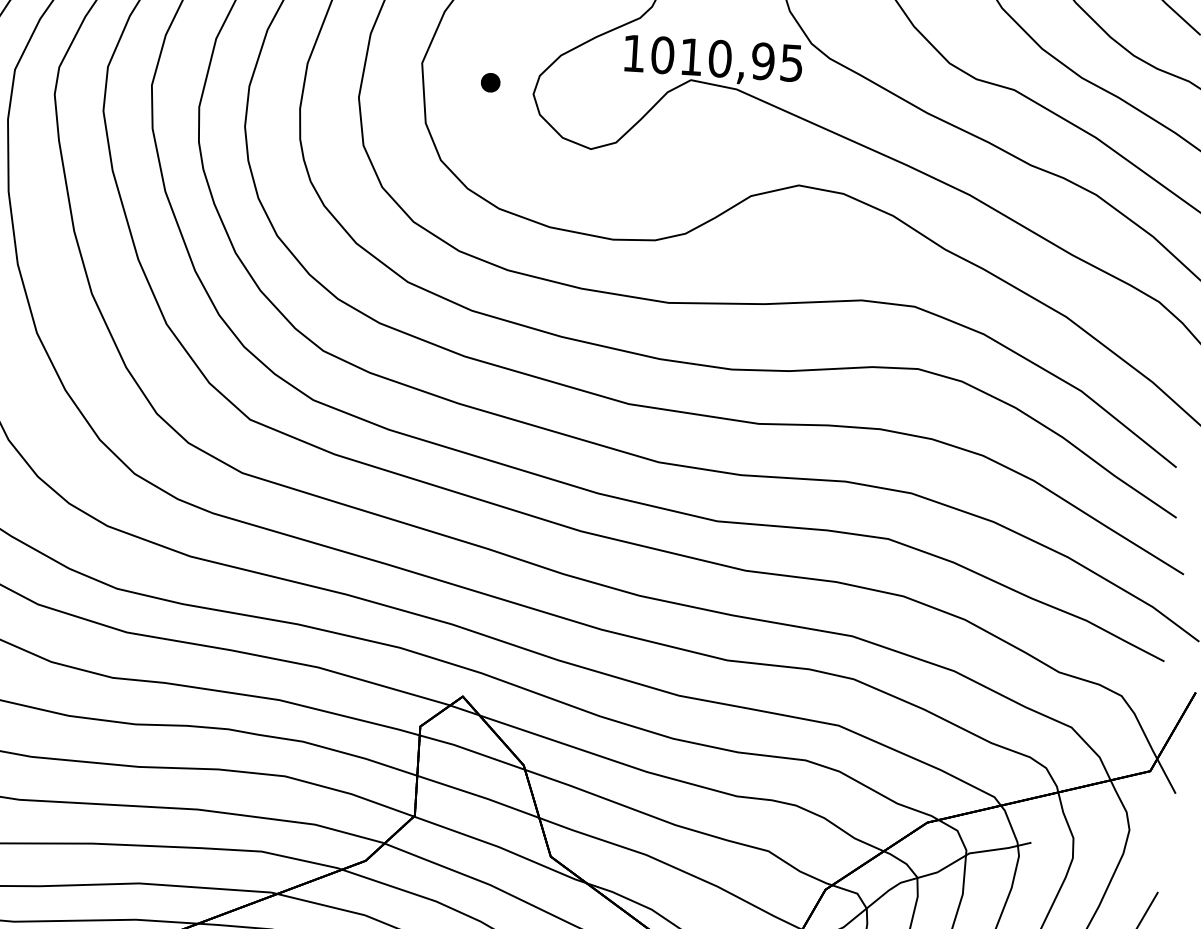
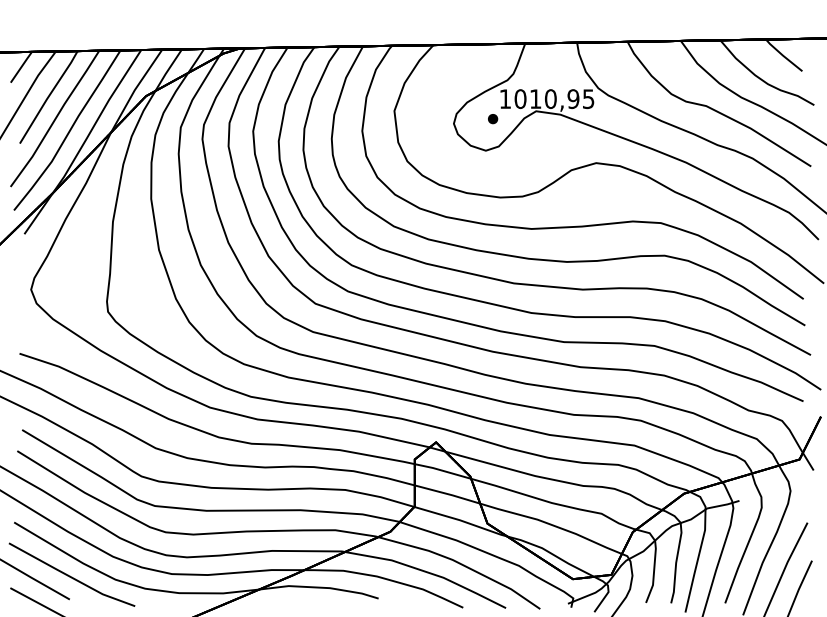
part: (491, 83) -> (493, 119), moved

